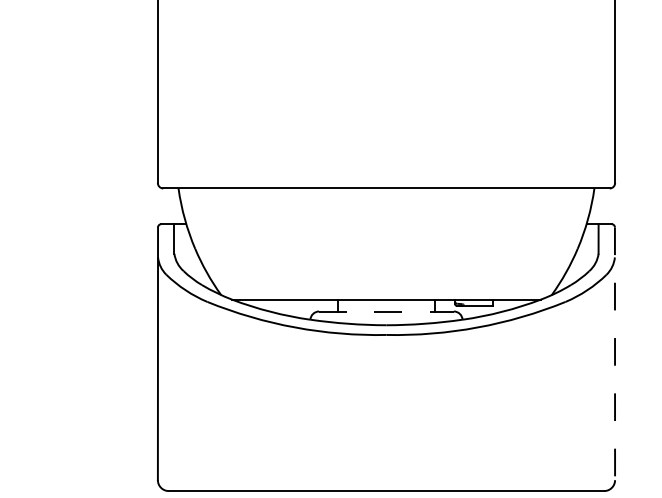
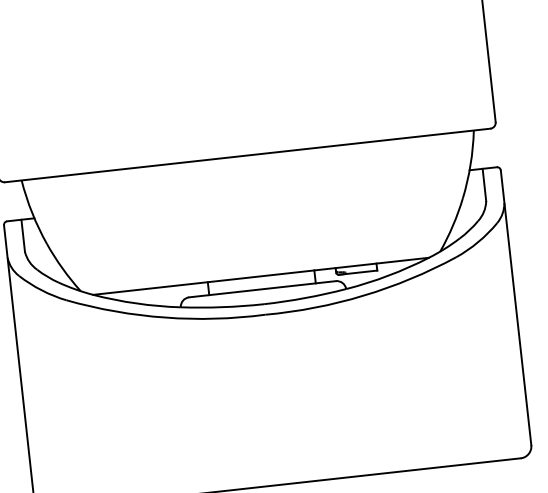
line: (386, 311) -> (262, 289), dashed -> solid
line: (615, 354) -> (516, 308), dashed -> solid

